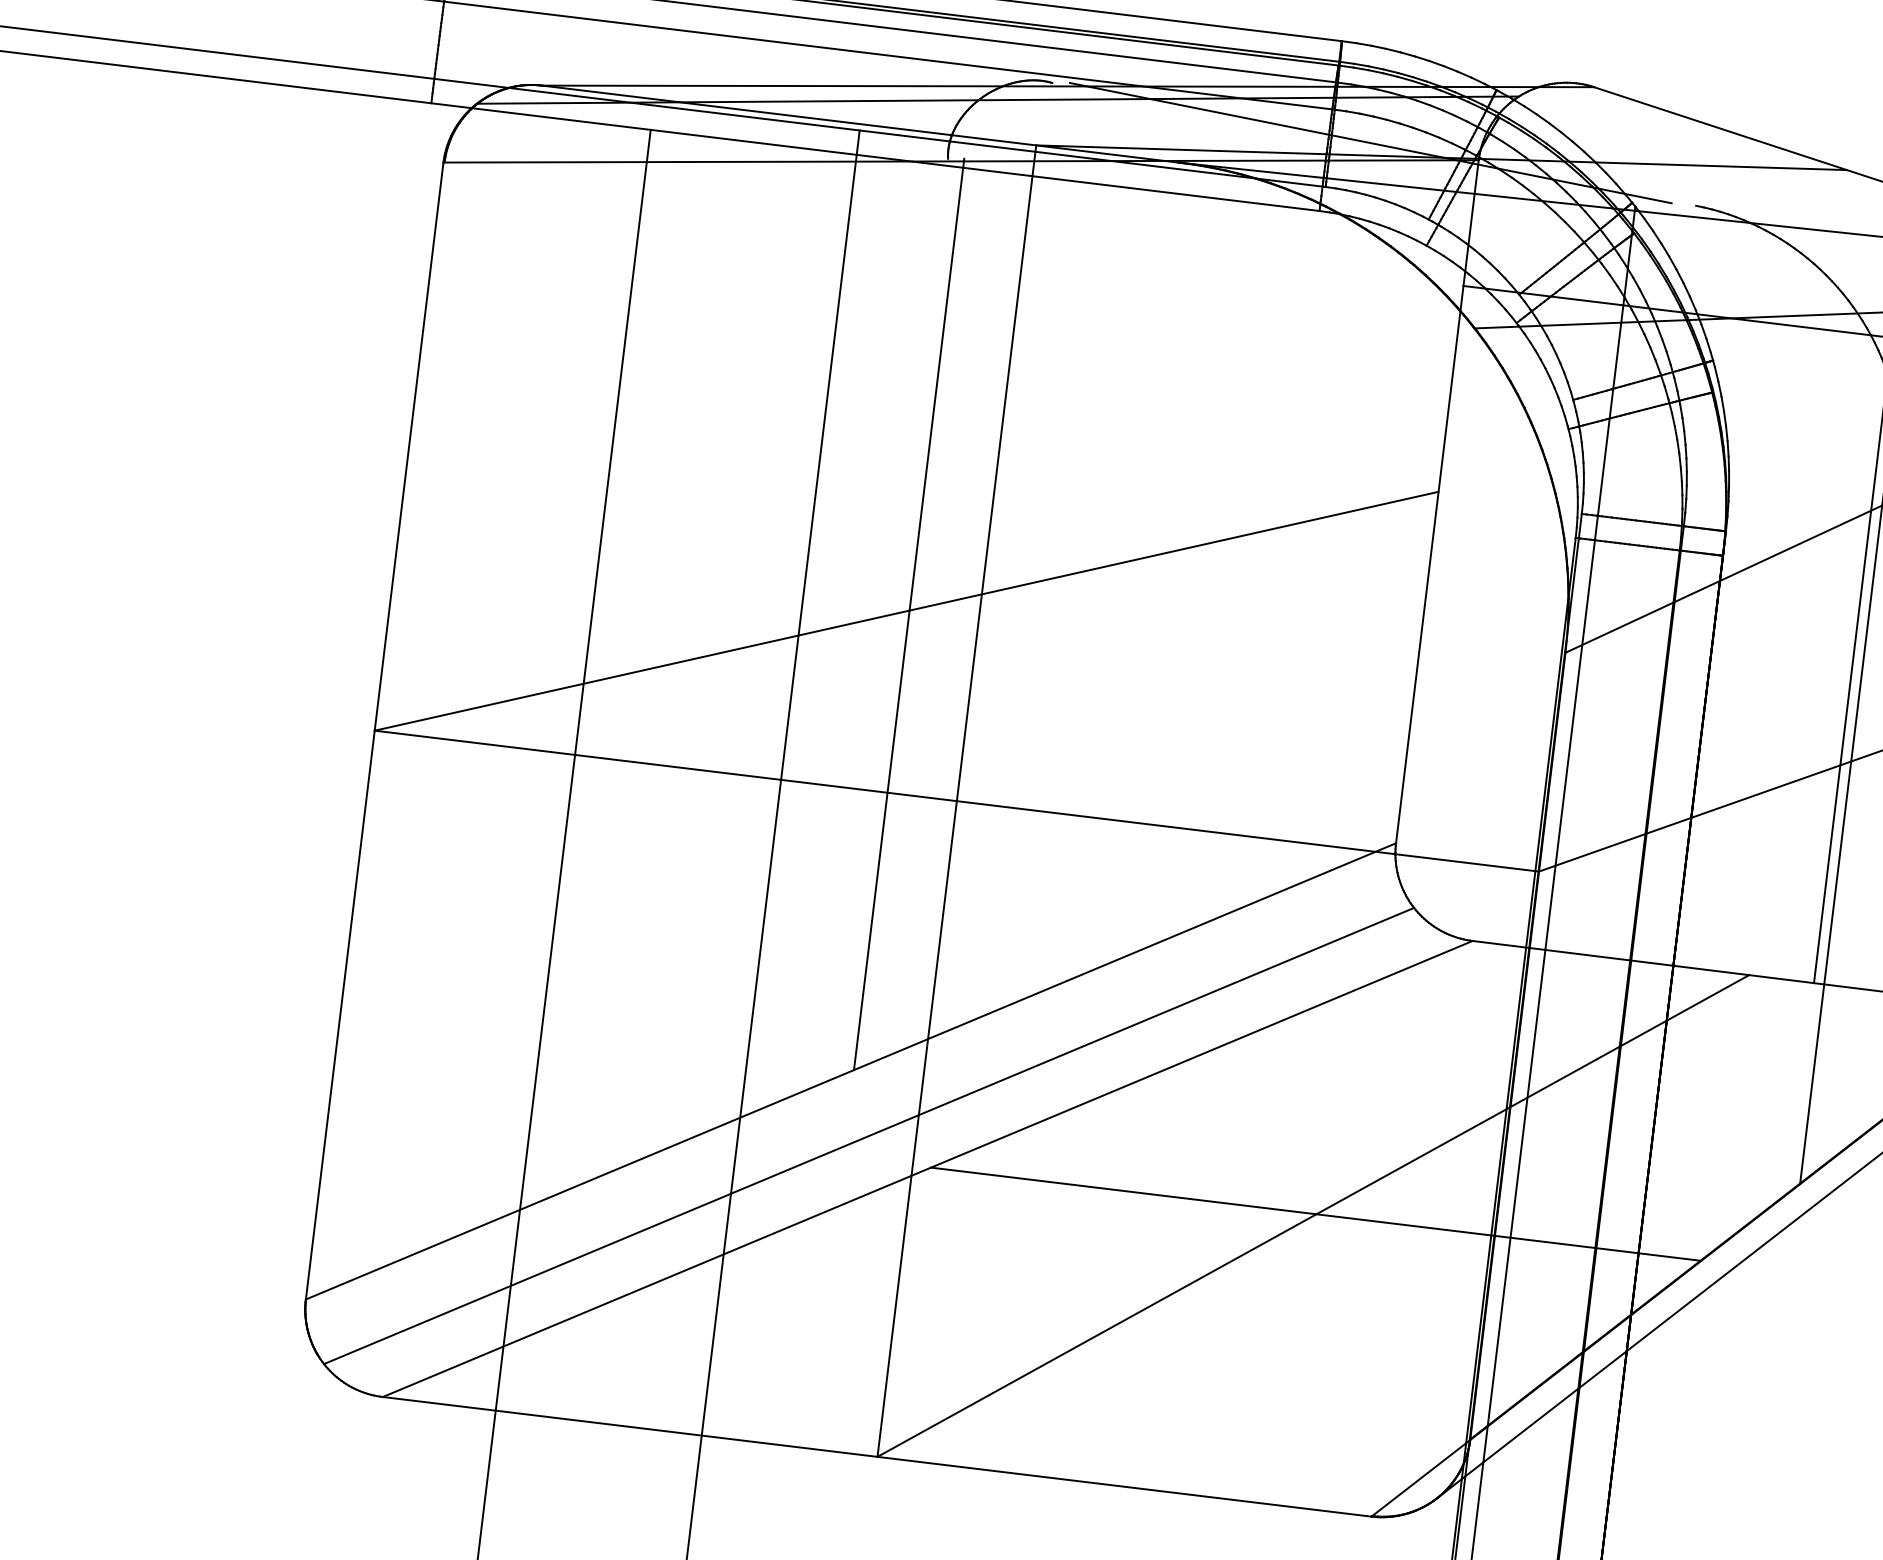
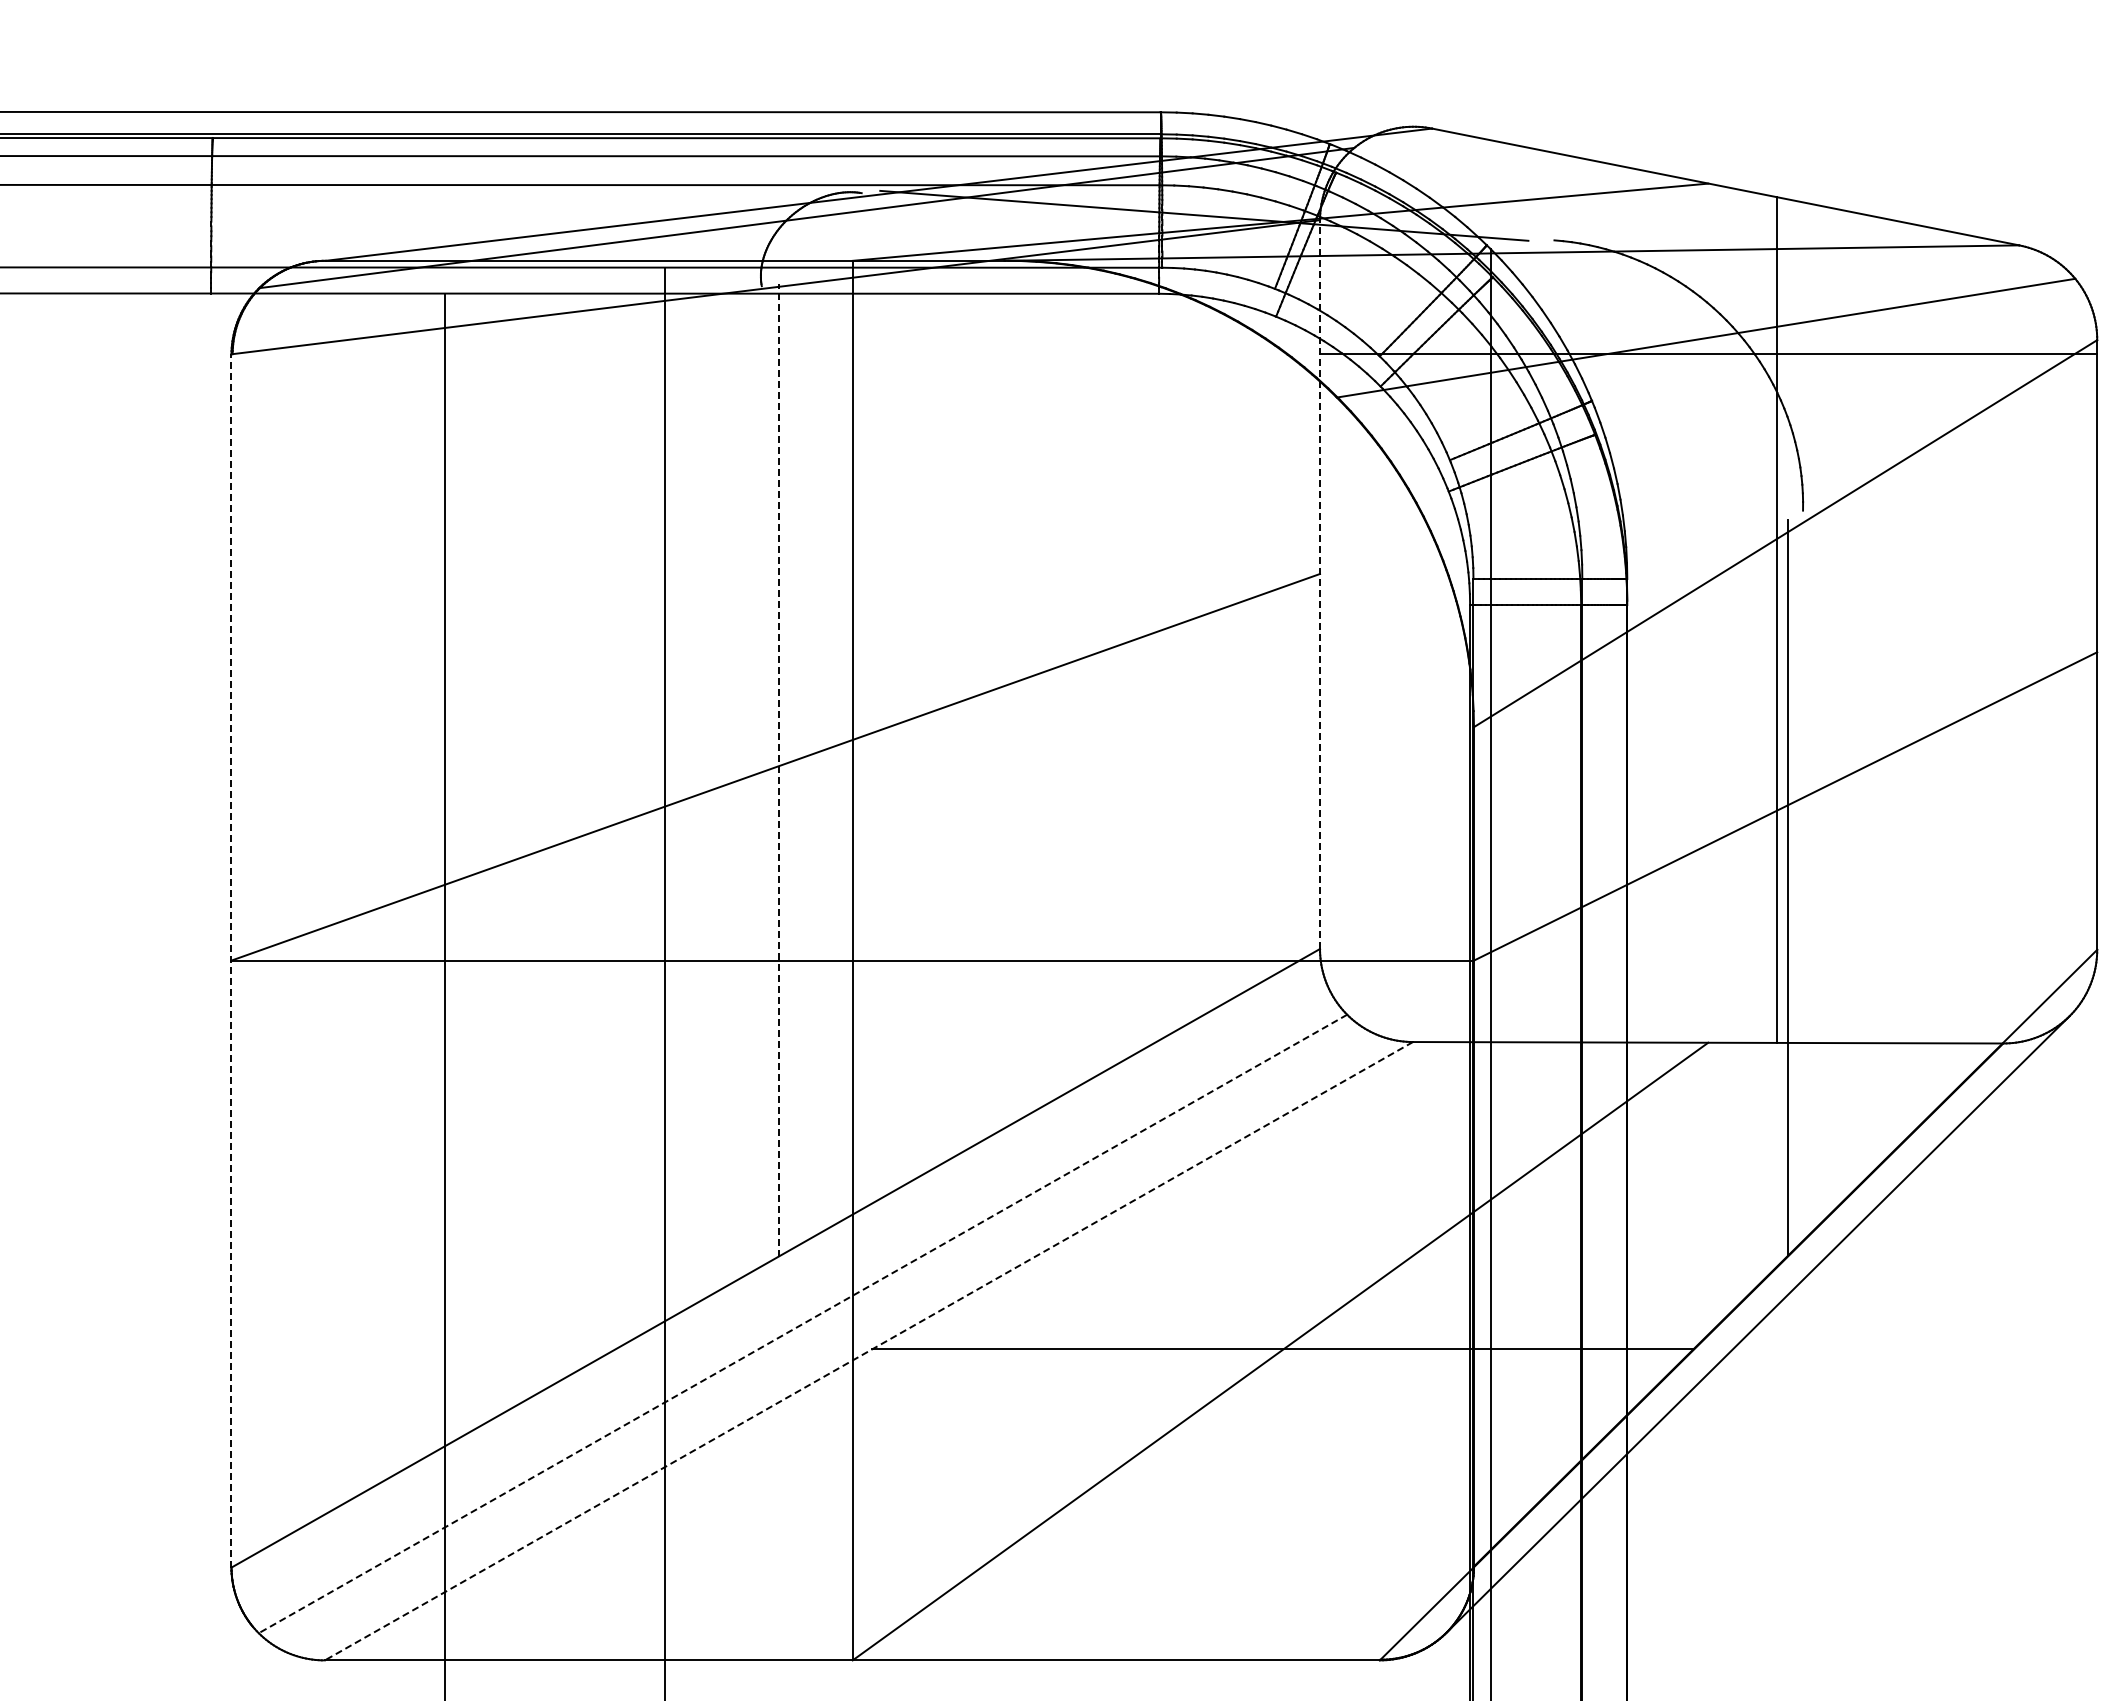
line: (1437, 501) -> (1320, 584), solid -> dashed
line: (908, 613) -> (778, 769), solid -> dashed
line: (374, 730) -> (231, 960), solid -> dashed
line: (869, 1135) -> (803, 1323), solid -> dashed
line: (927, 1169) -> (868, 1351), solid -> dashed

